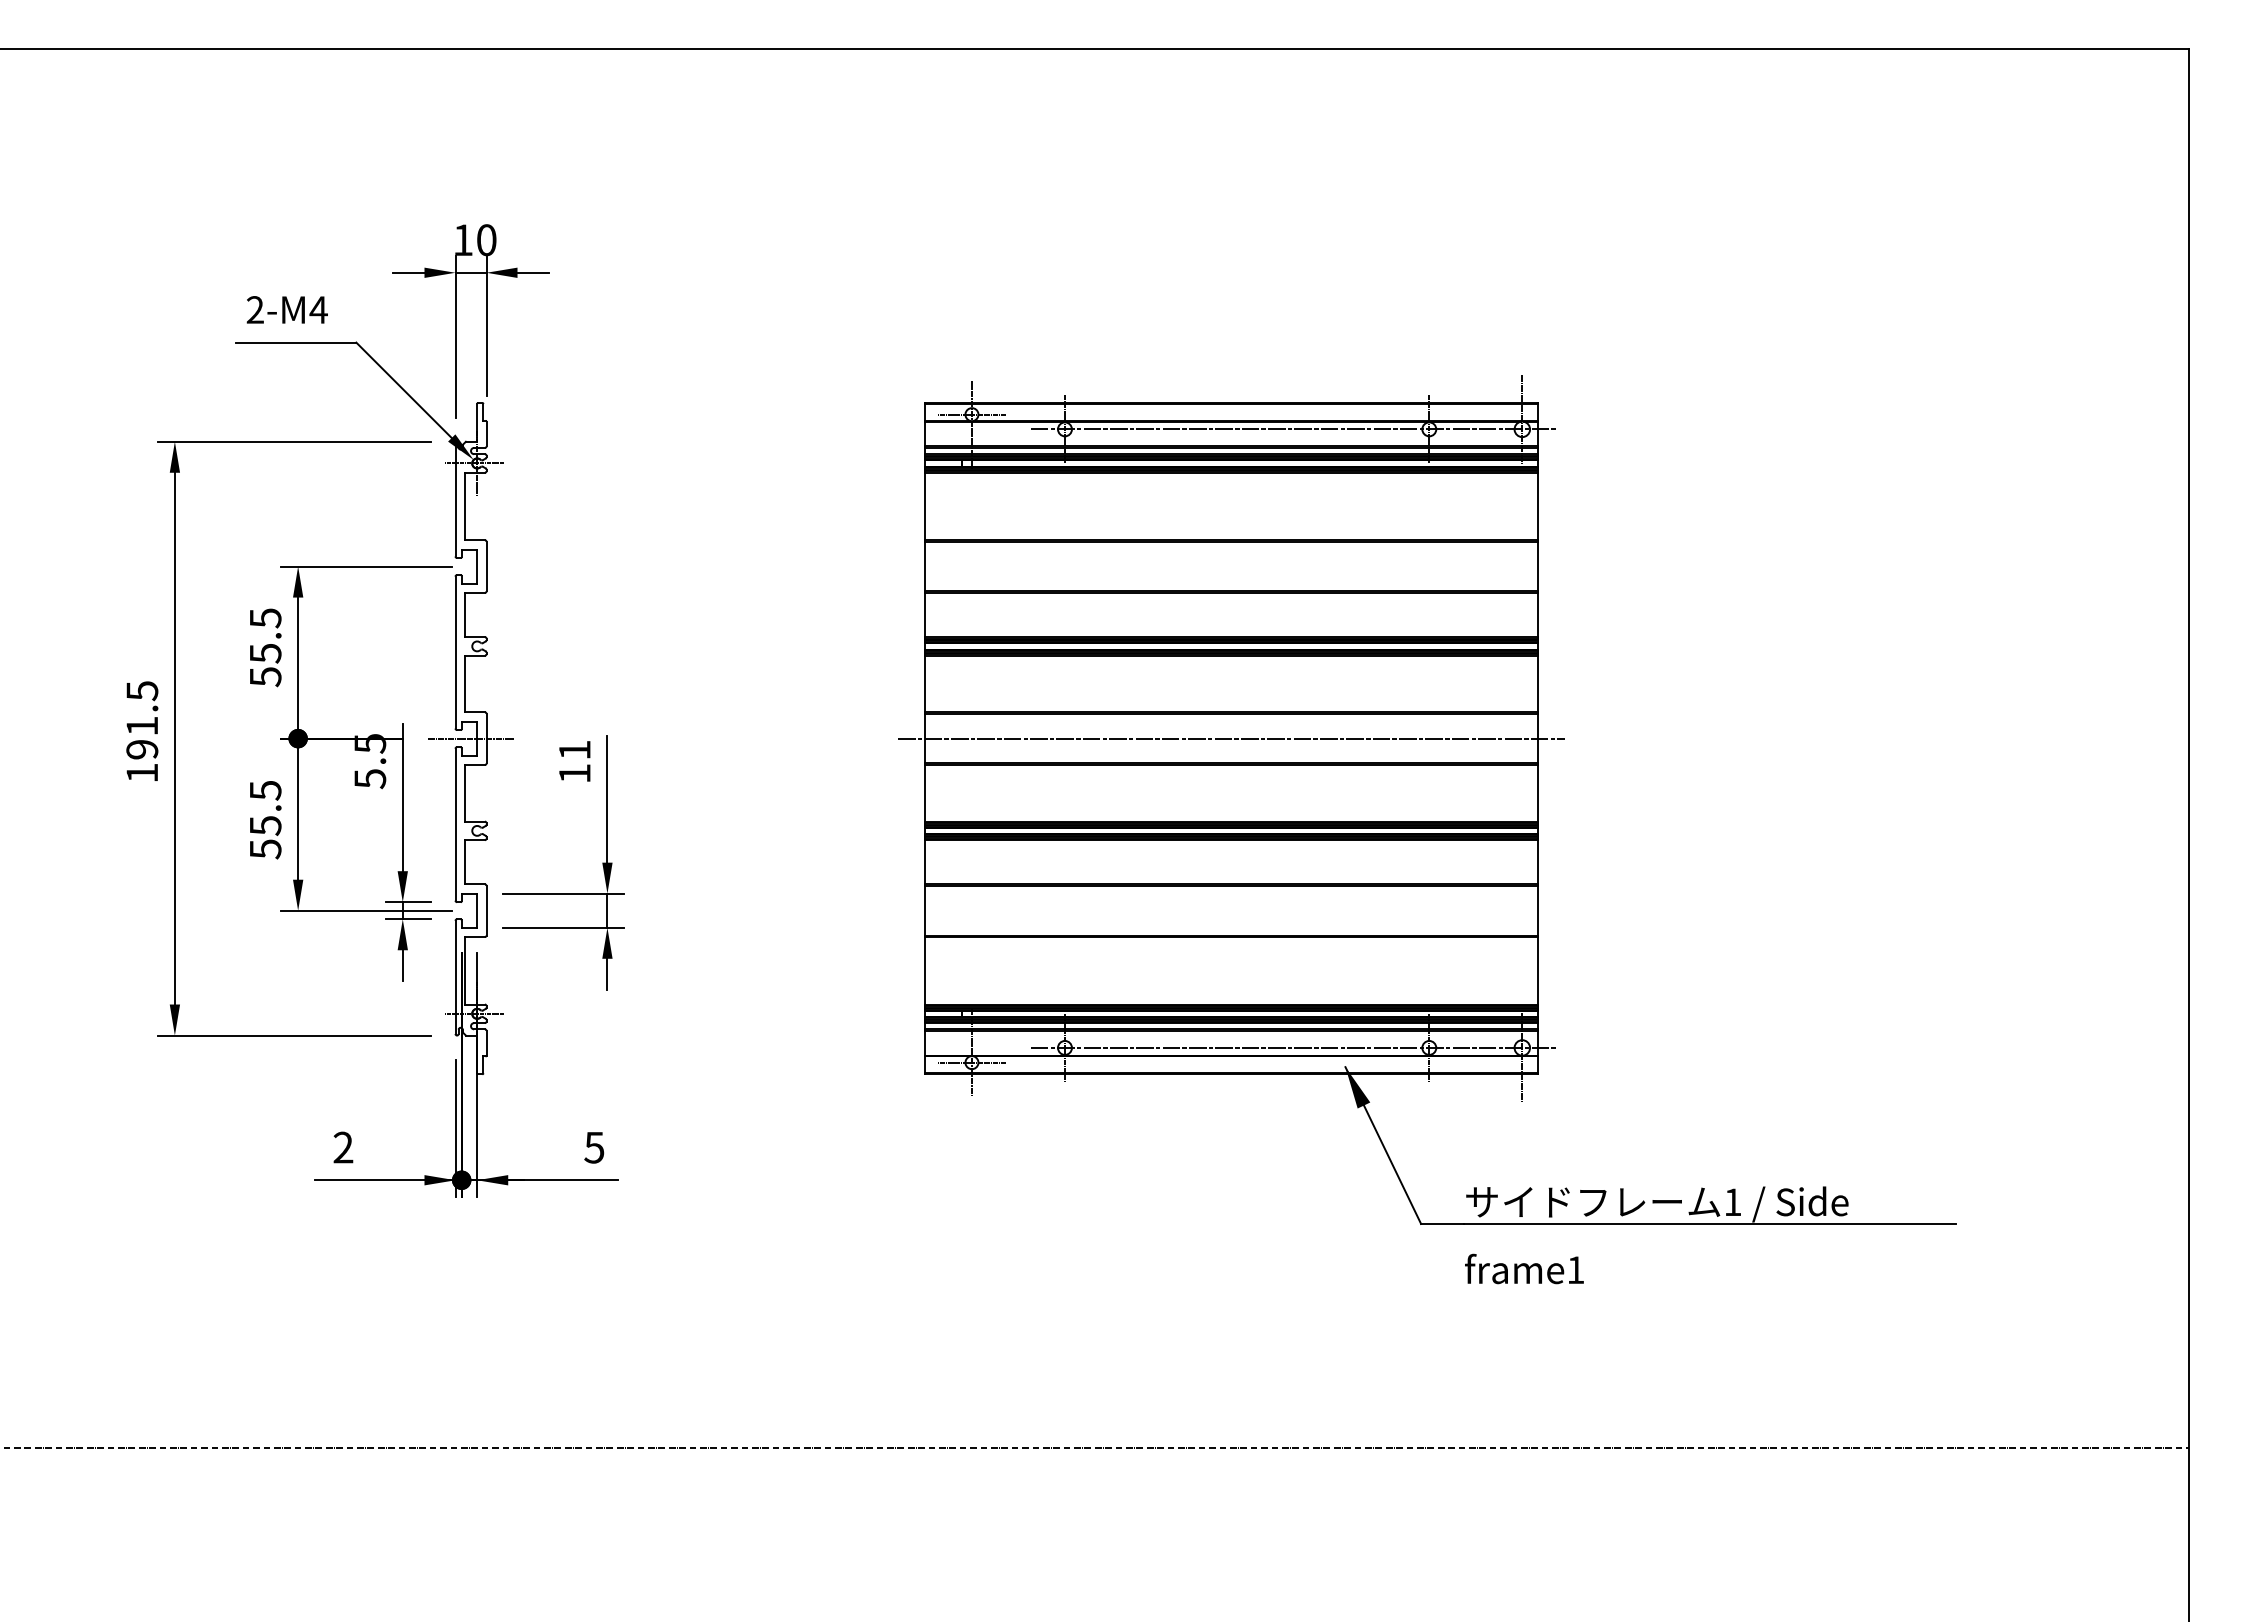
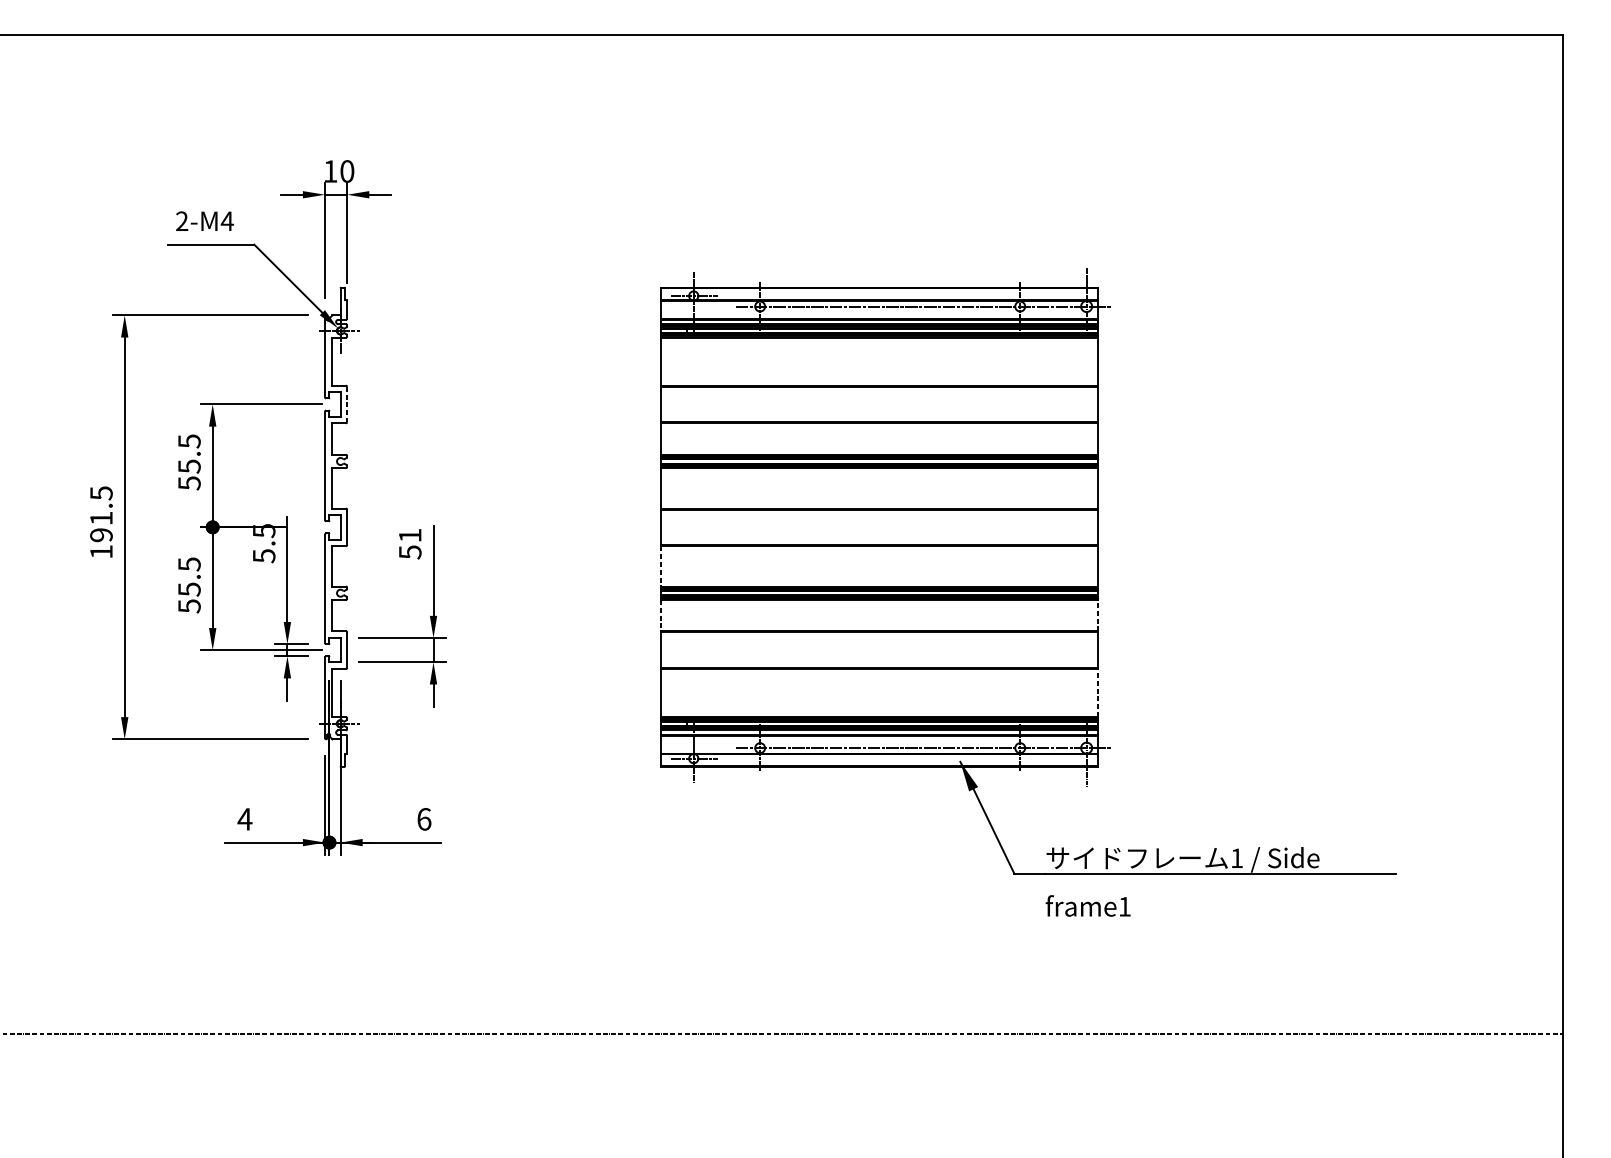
line: (486, 566) -> (347, 404), solid -> dashed
line: (470, 738) -> (335, 527), removed
line: (1231, 738) -> (879, 527), removed
text: (574, 773) -> (409, 552), 11 -> 51
line: (925, 793) -> (660, 566), solid -> dashed
line: (1537, 861) -> (1097, 615), solid -> dashed
line: (925, 862) -> (660, 615), solid -> dashed
line: (1537, 970) -> (1097, 692), solid -> dashed
text: (342, 1147) -> (244, 819), 2 -> 4
text: (594, 1147) -> (424, 819), 5 -> 6

